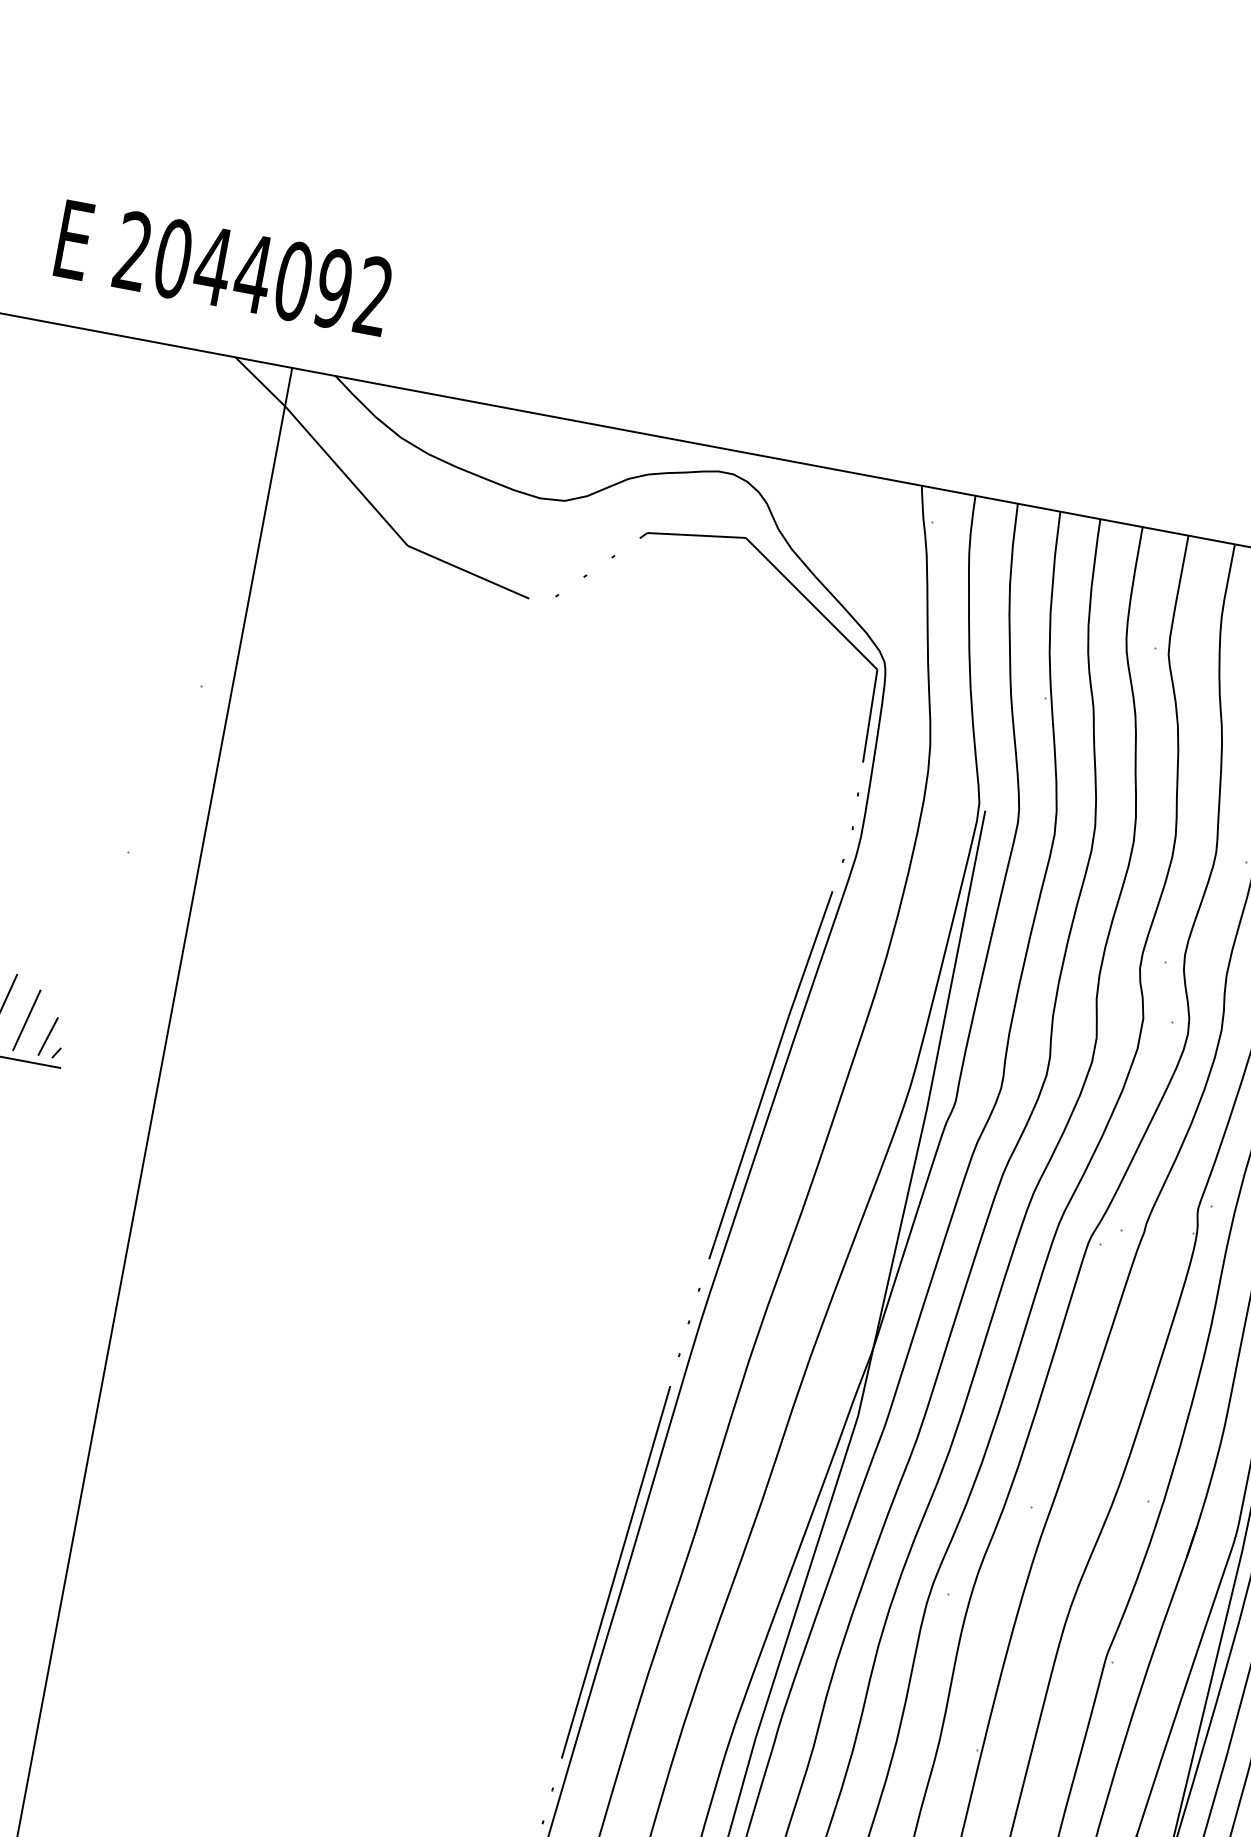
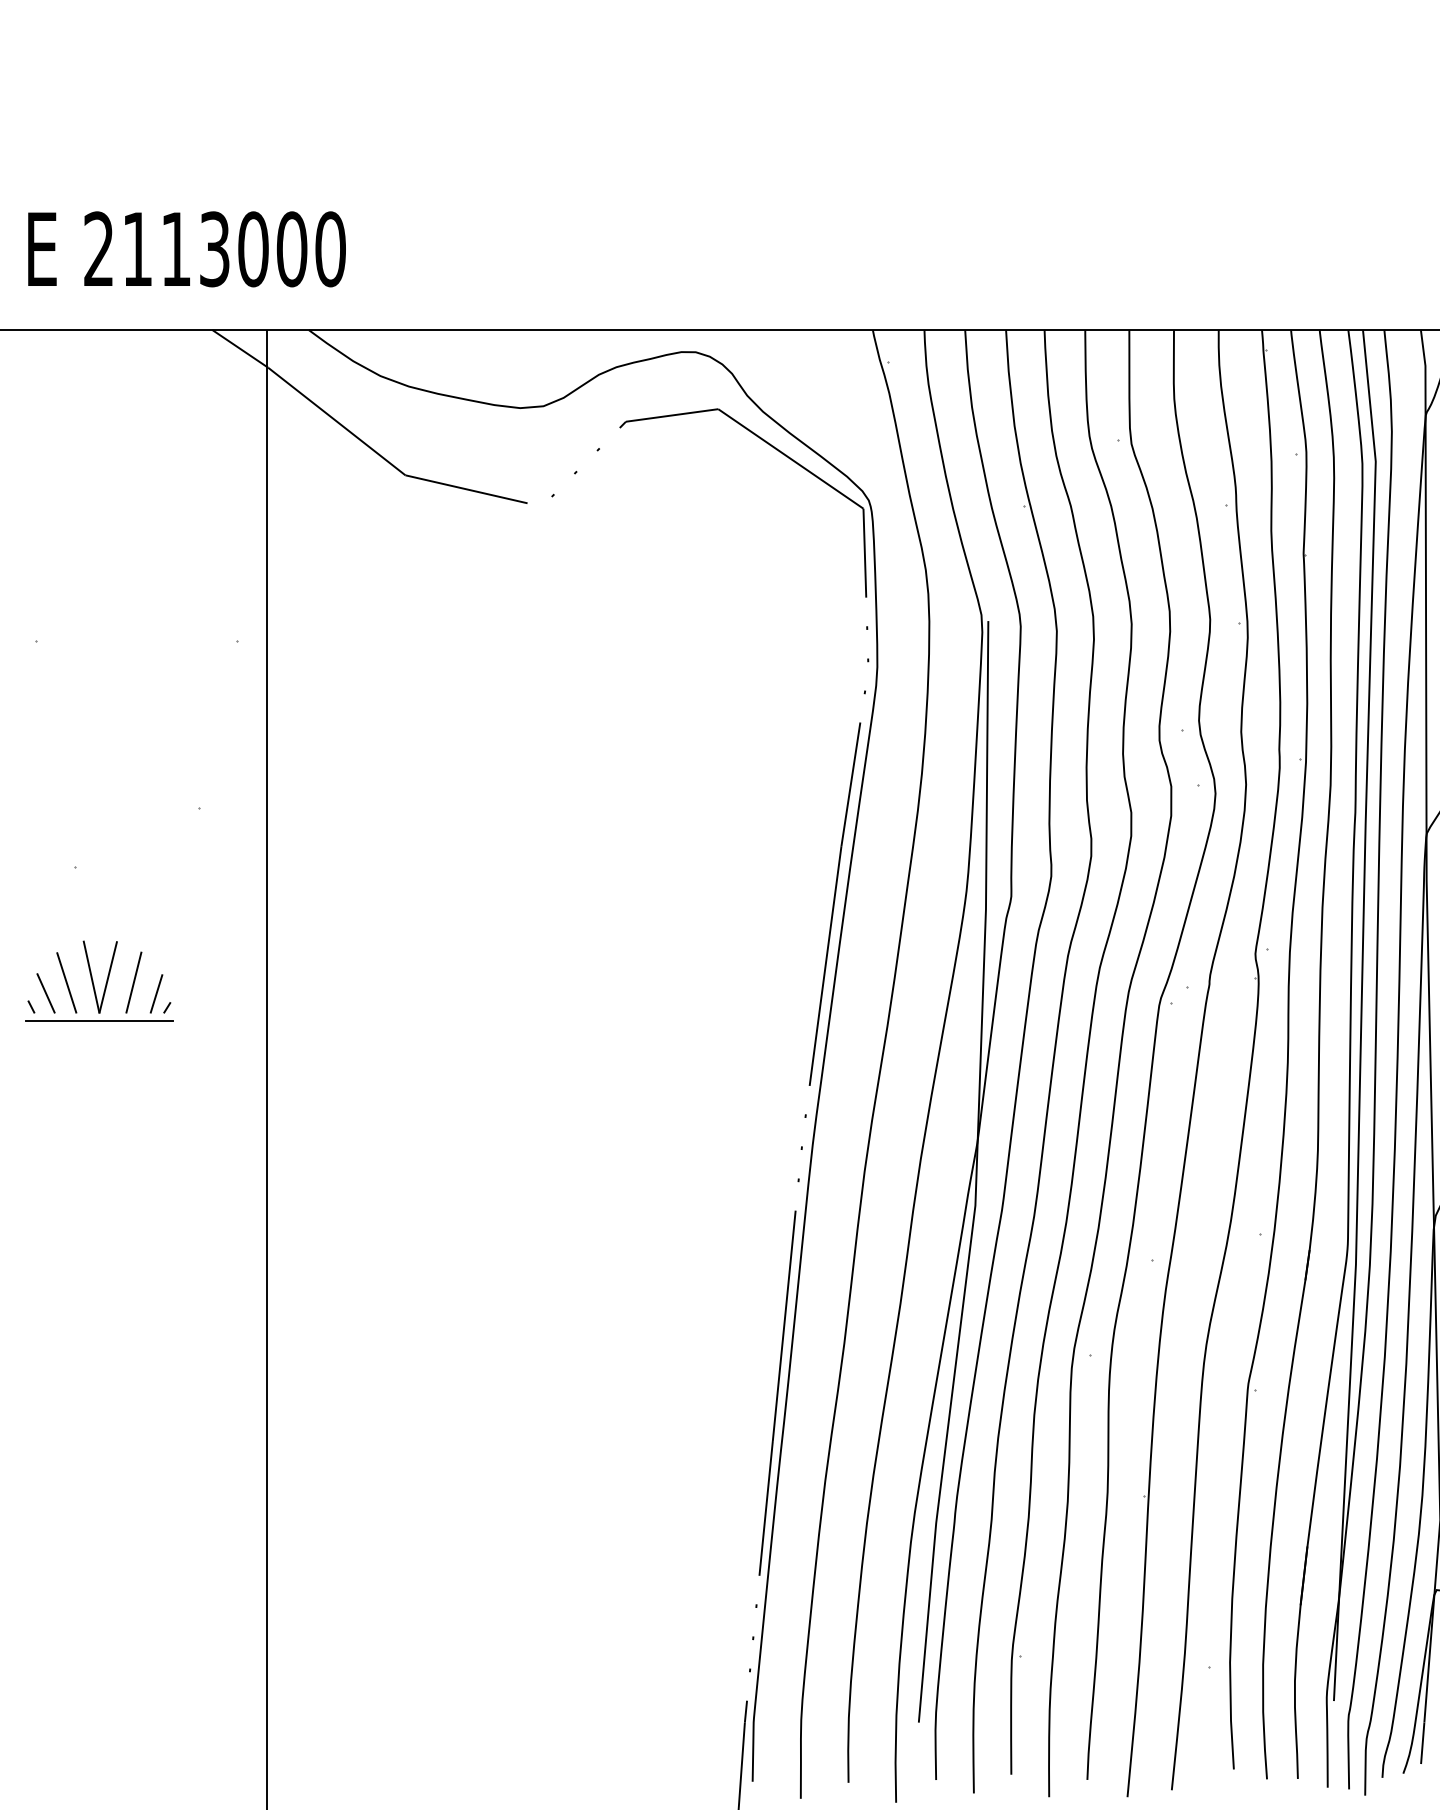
text: (272, 277) -> (233, 249), 2044092 -> 2113000

